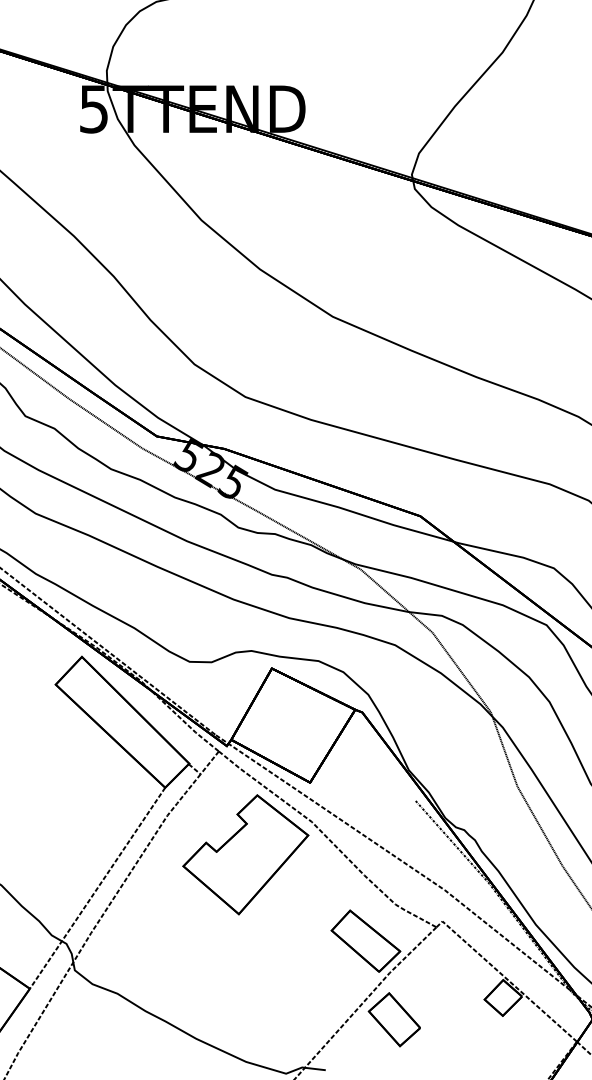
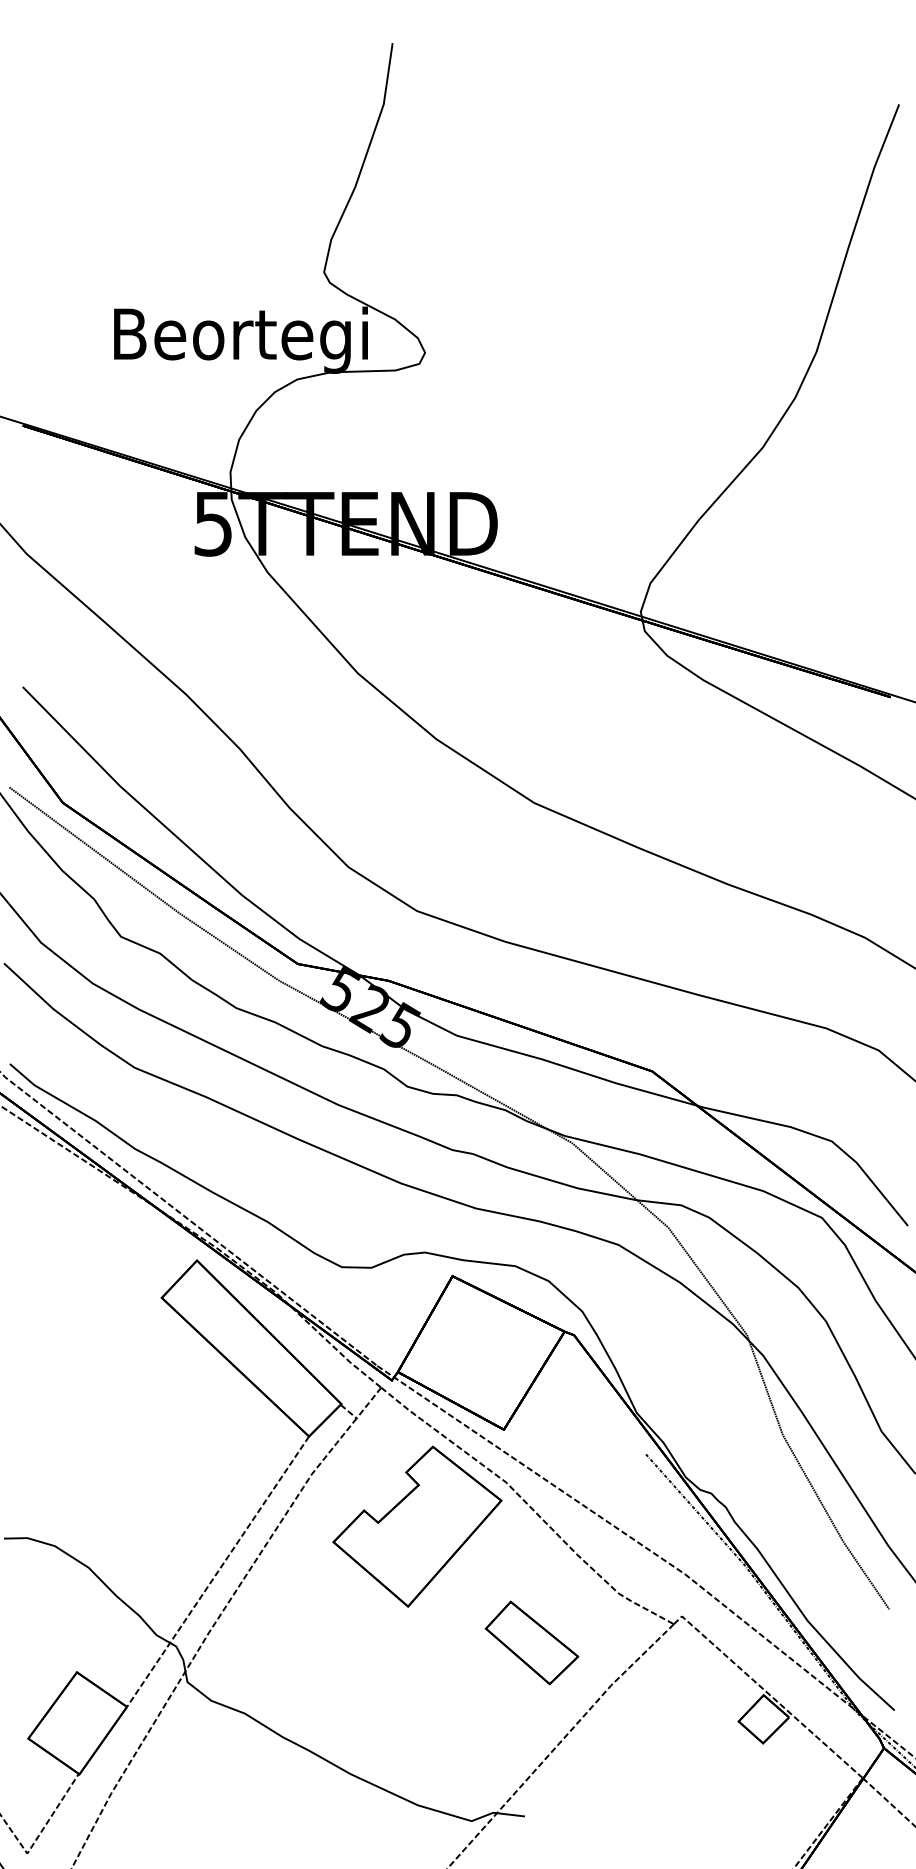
part: (365, 940) -> (531, 1642), moved
part: (394, 1019) -> (617, 1748), removed

